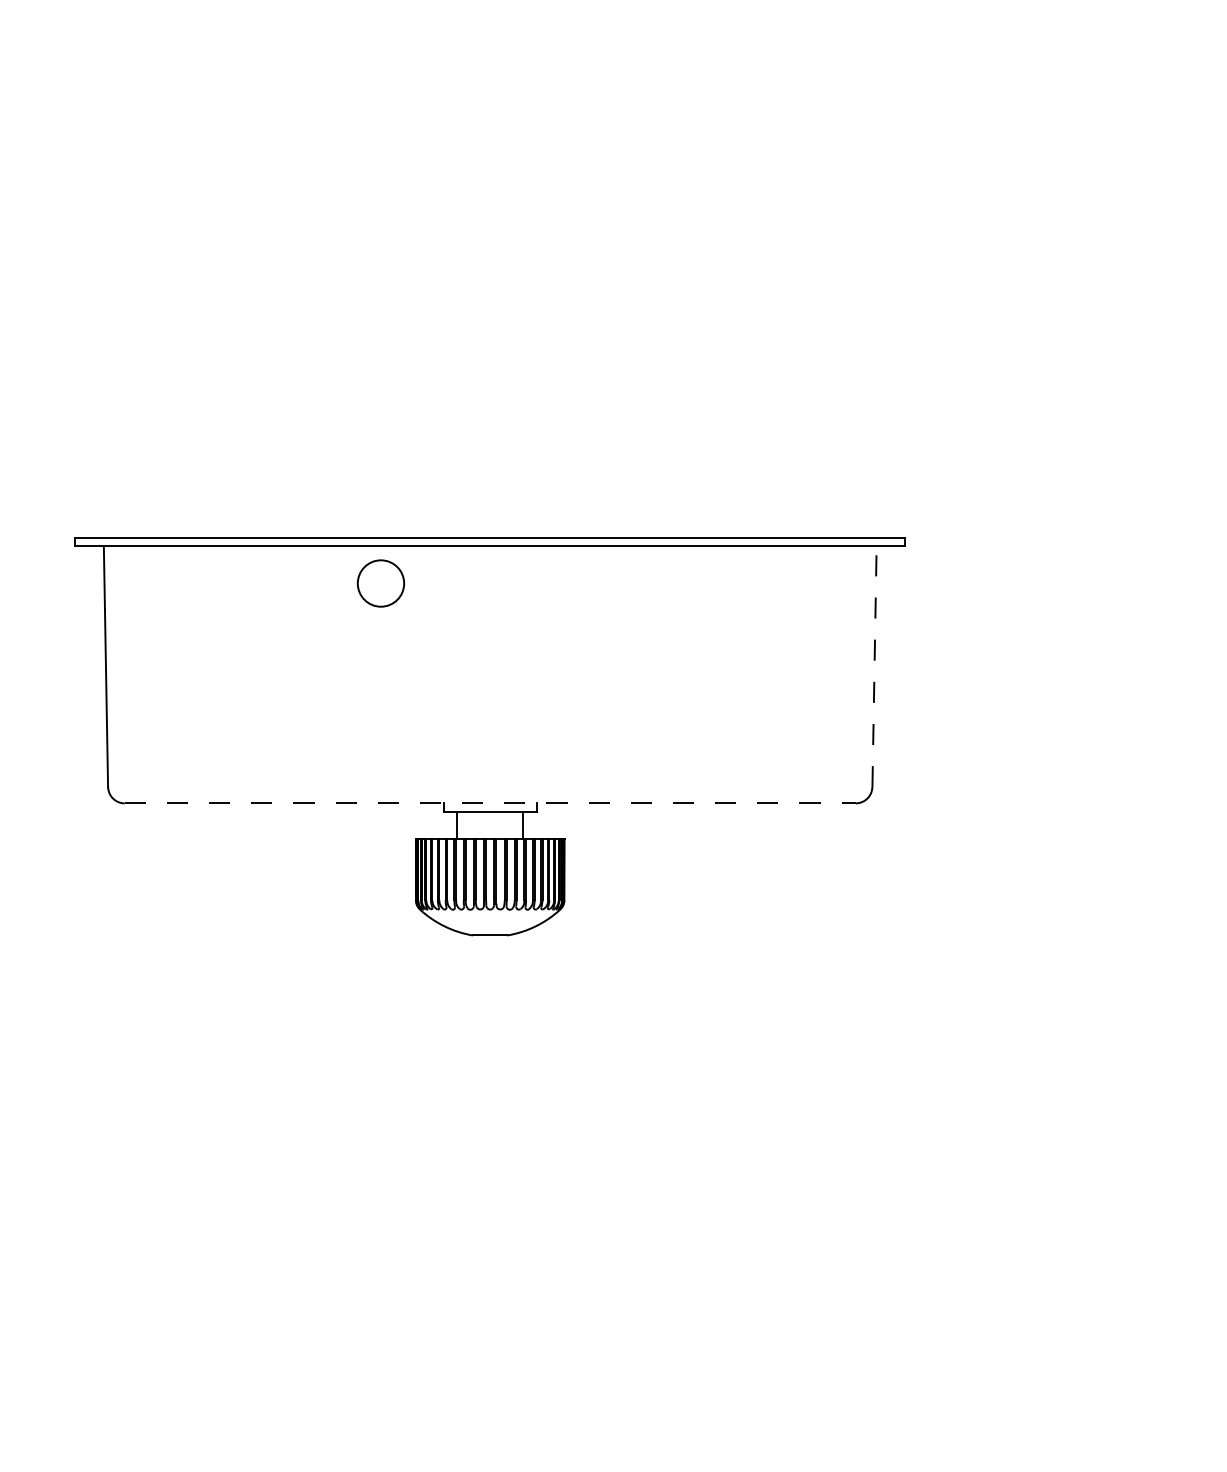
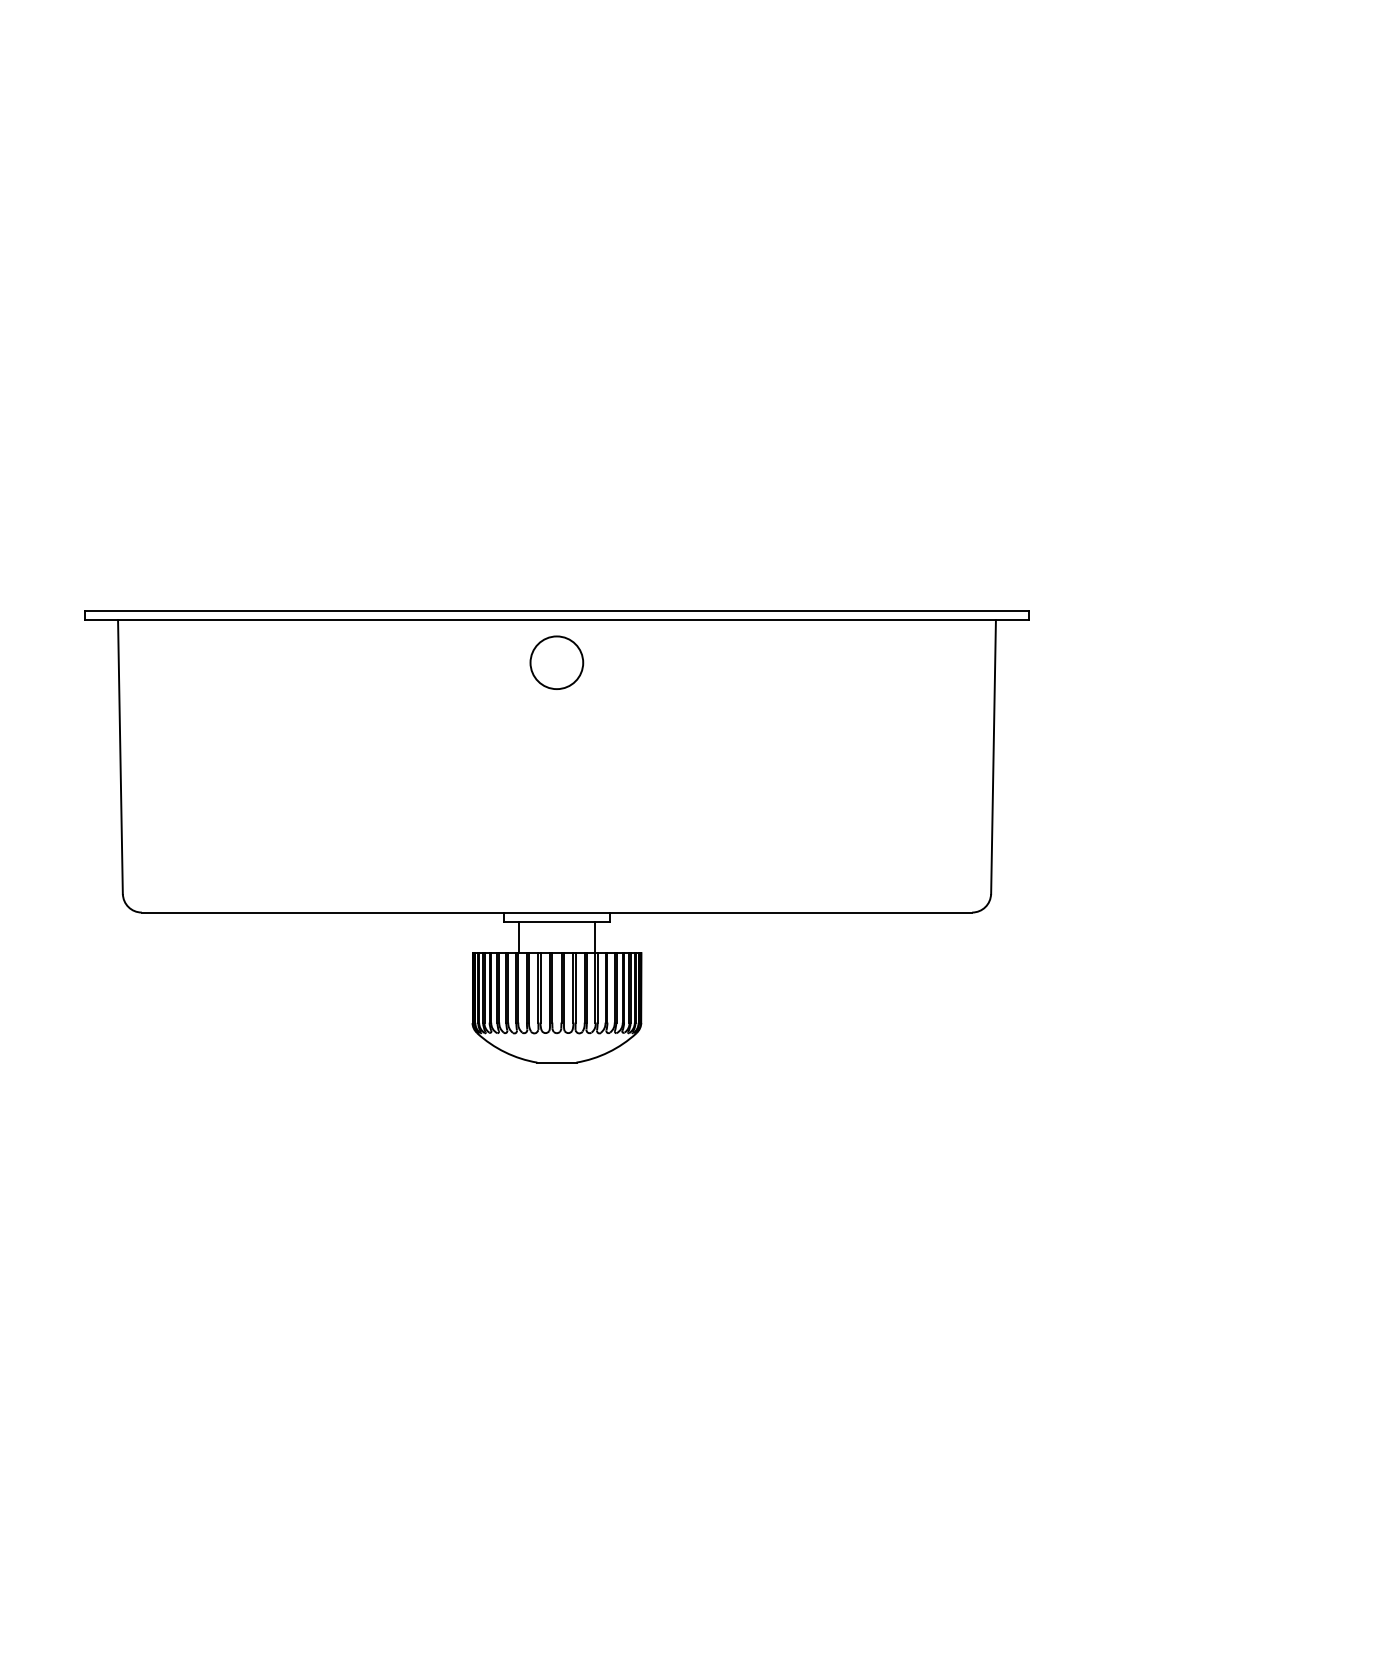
circle: (380, 583) -> (556, 662), moved
line: (874, 666) -> (993, 757), dashed -> solid
line: (490, 803) -> (557, 912), dashed -> solid

